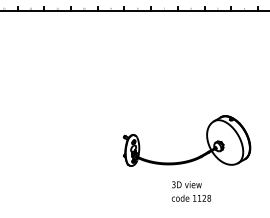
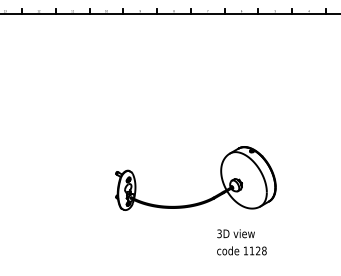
part: (192, 158) -> (202, 200), moved

